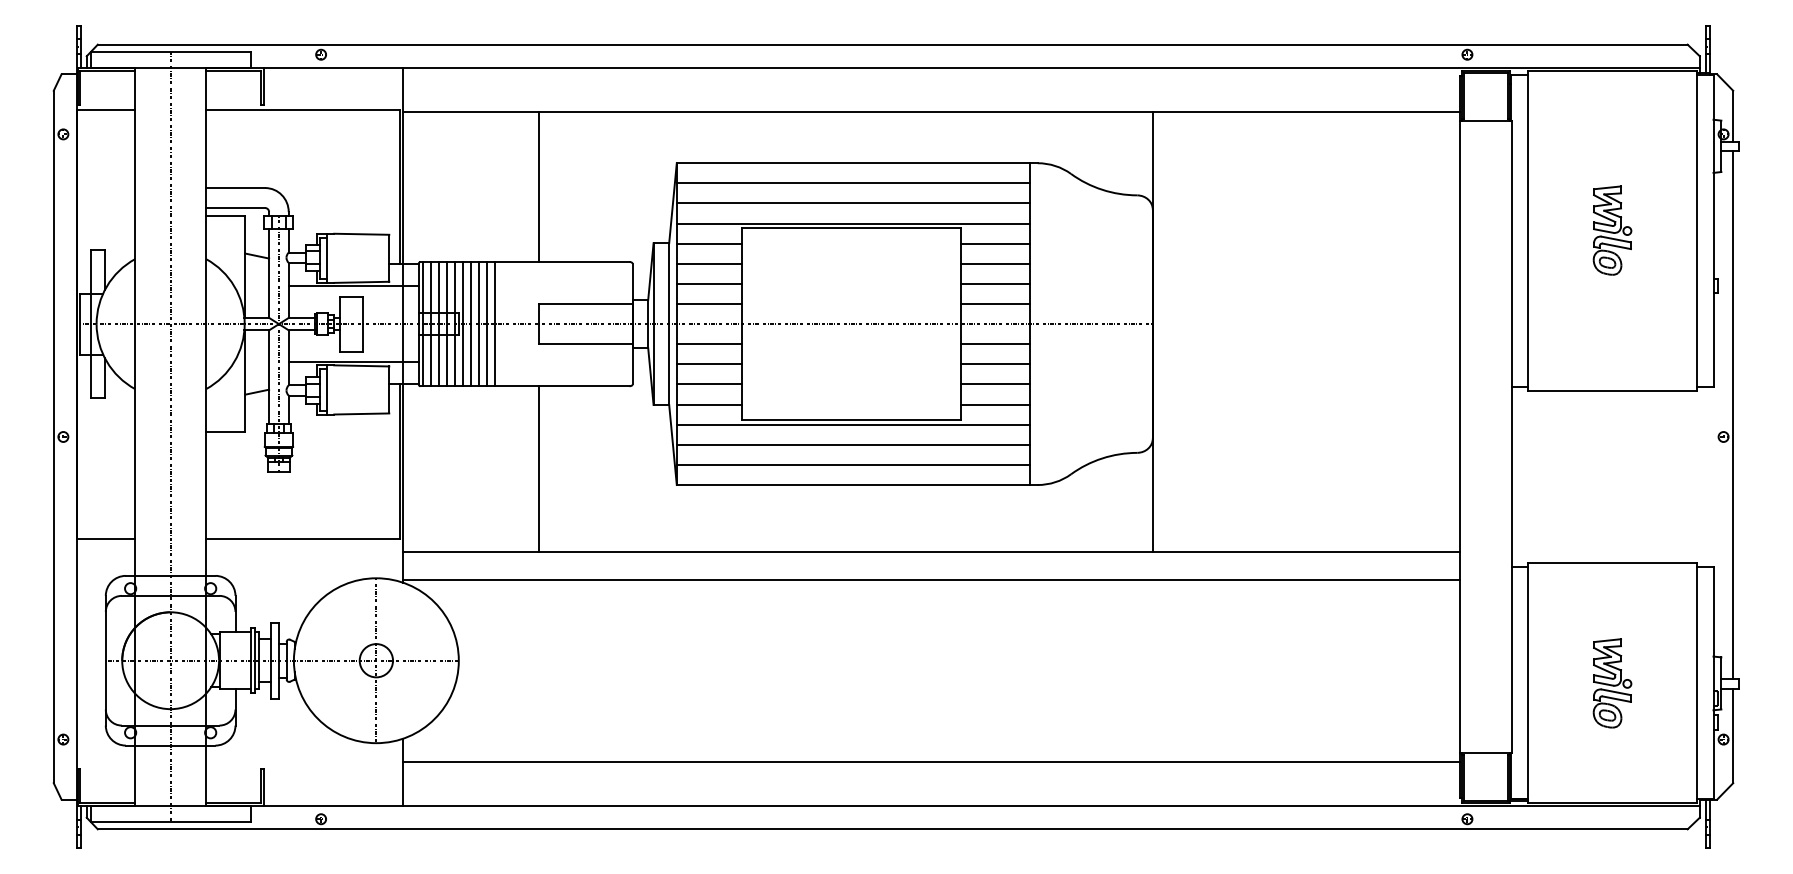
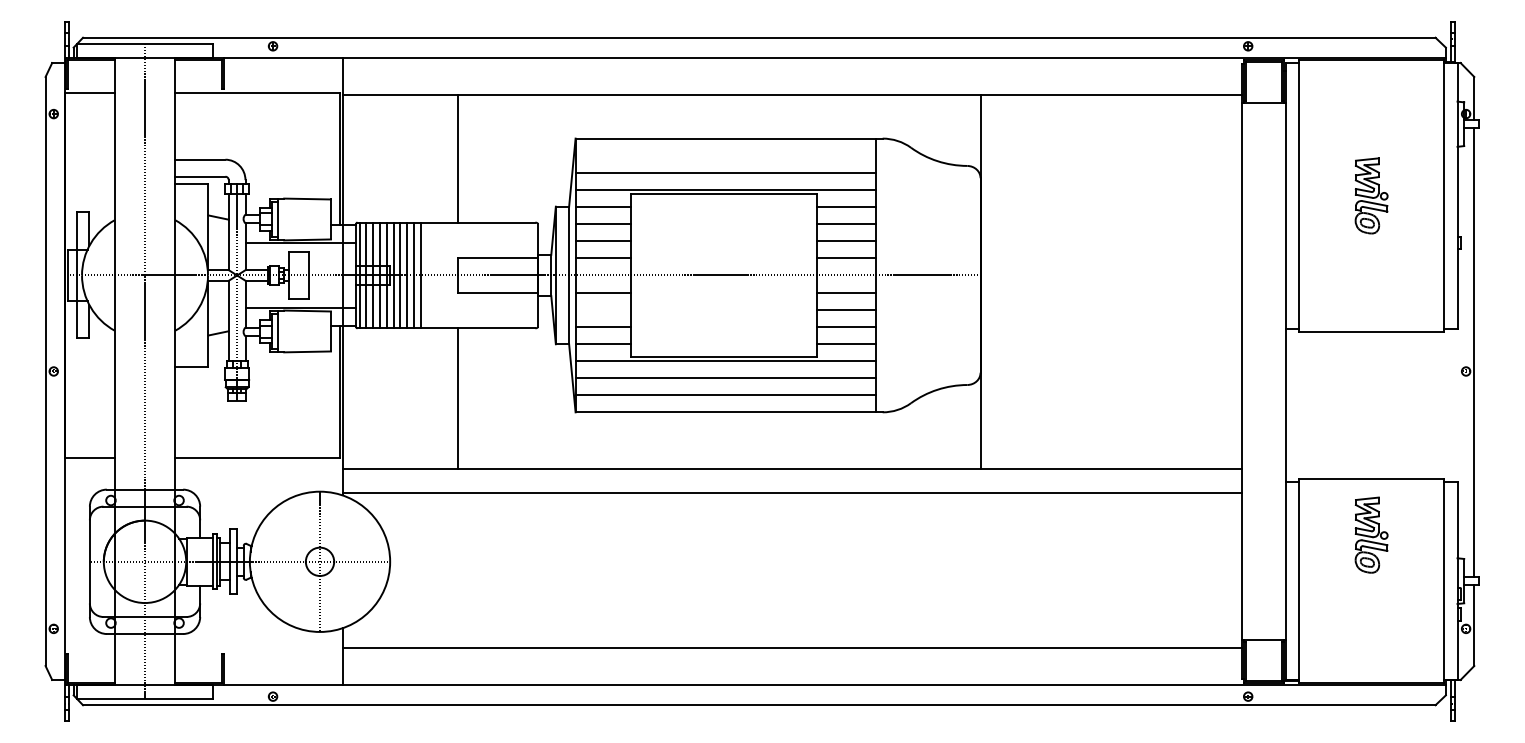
line: (853, 183) -> (725, 155), removed
line: (708, 364) -> (602, 309), removed
part: (1612, 683) -> (1371, 535), moved

